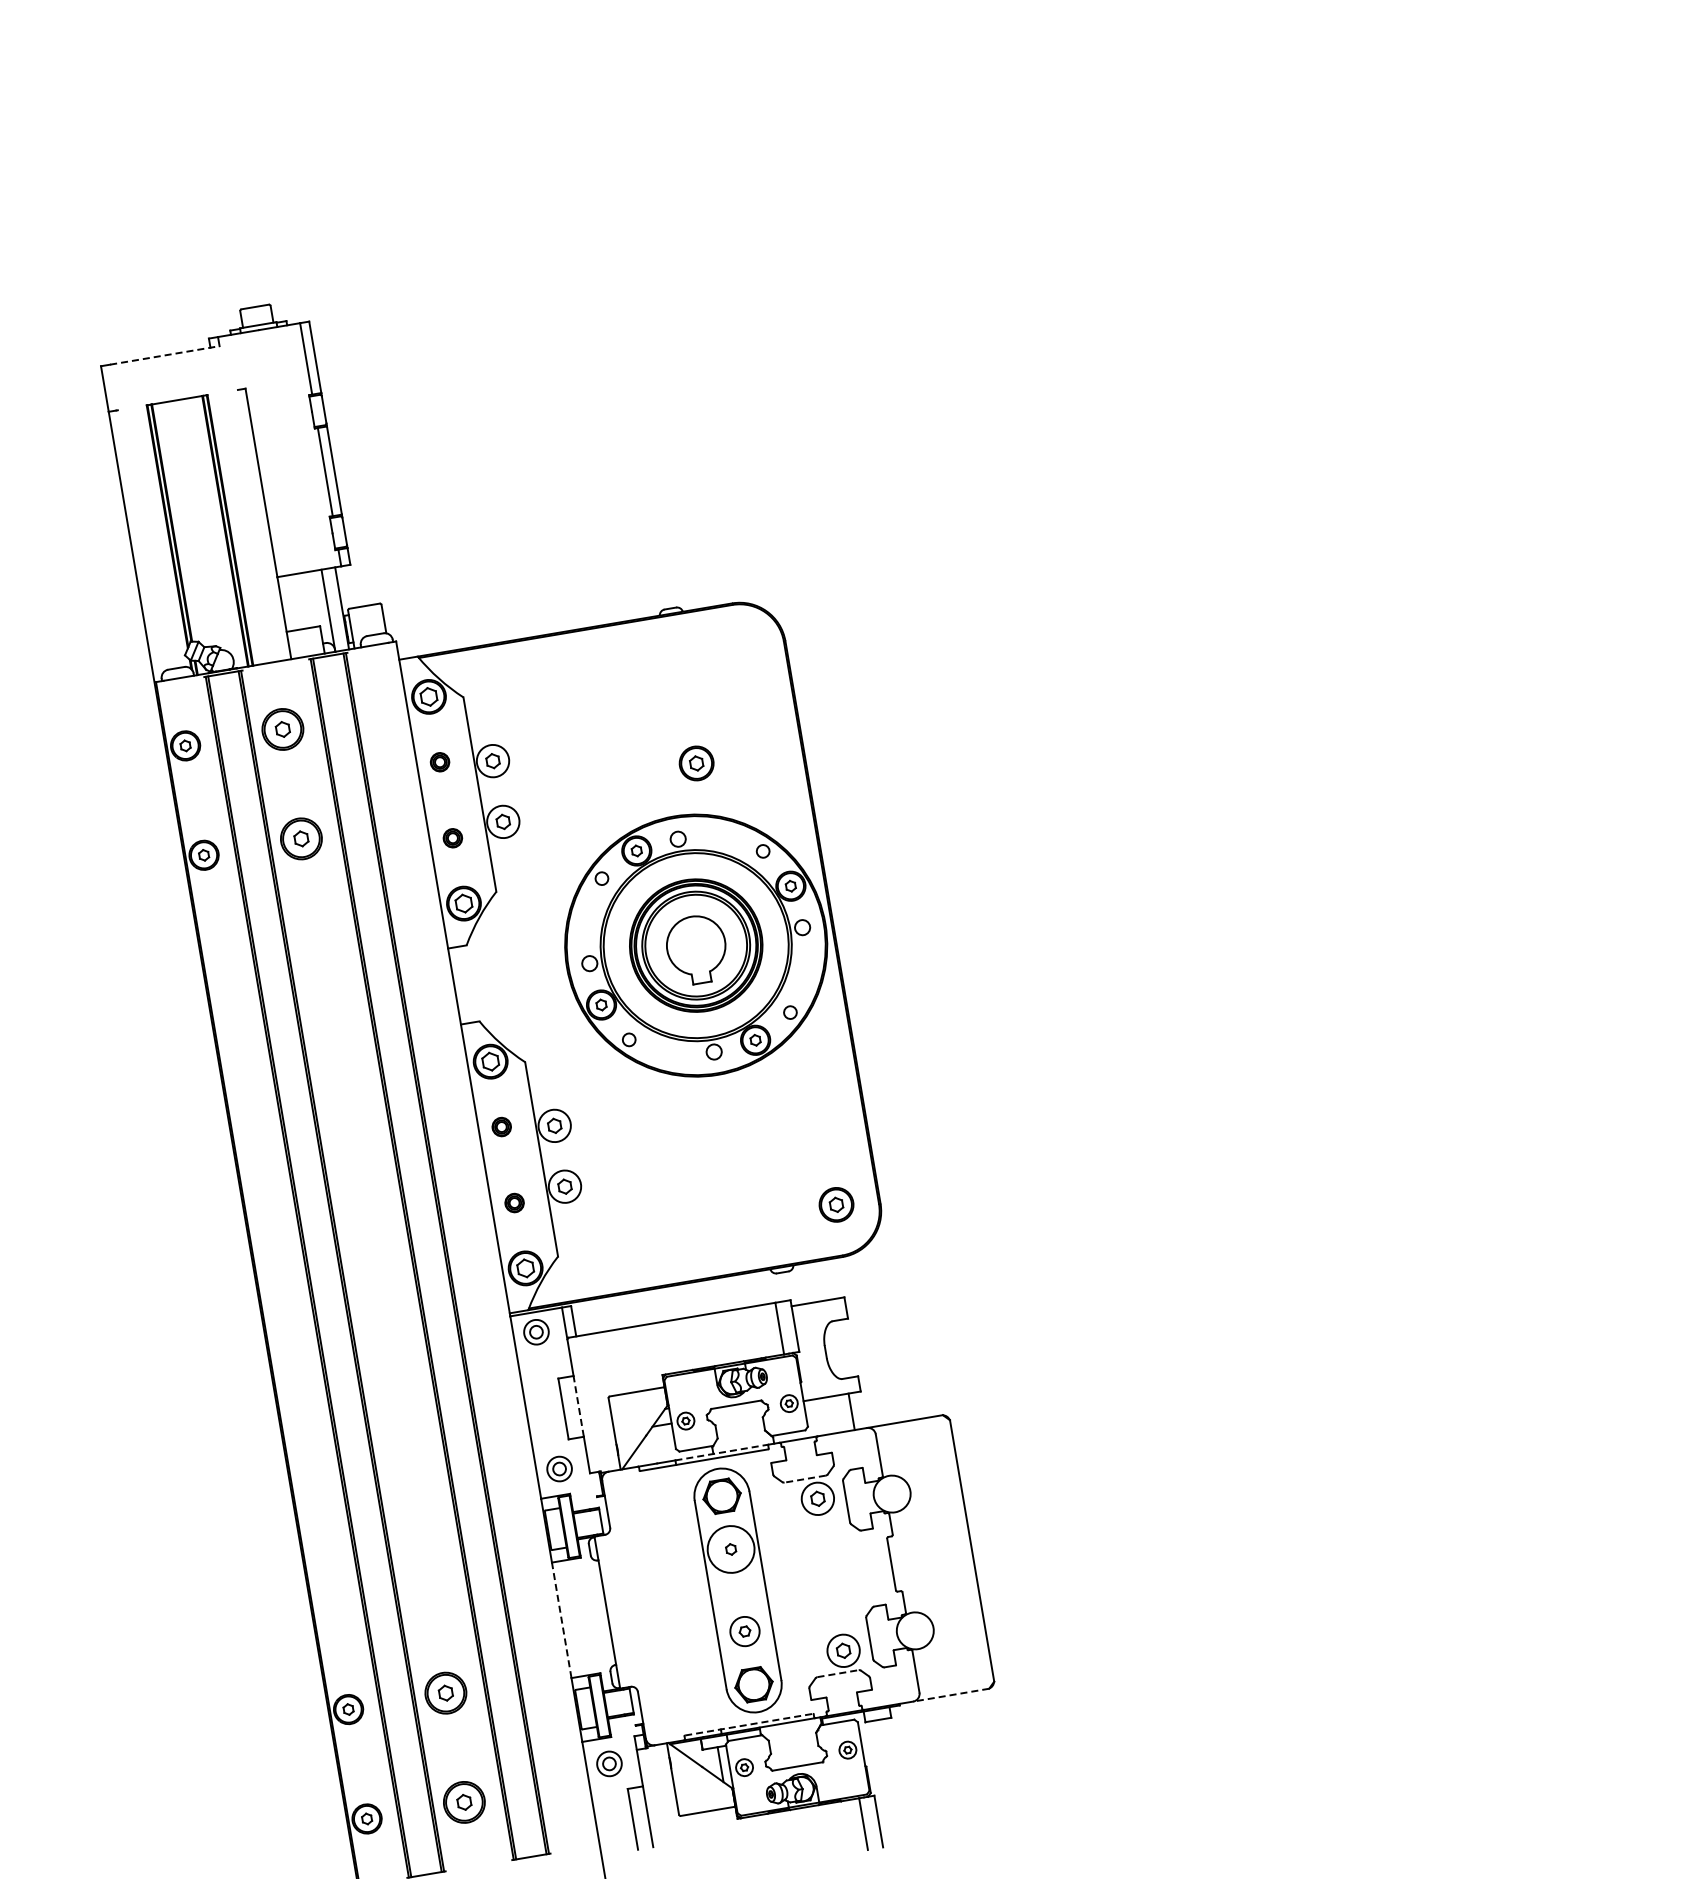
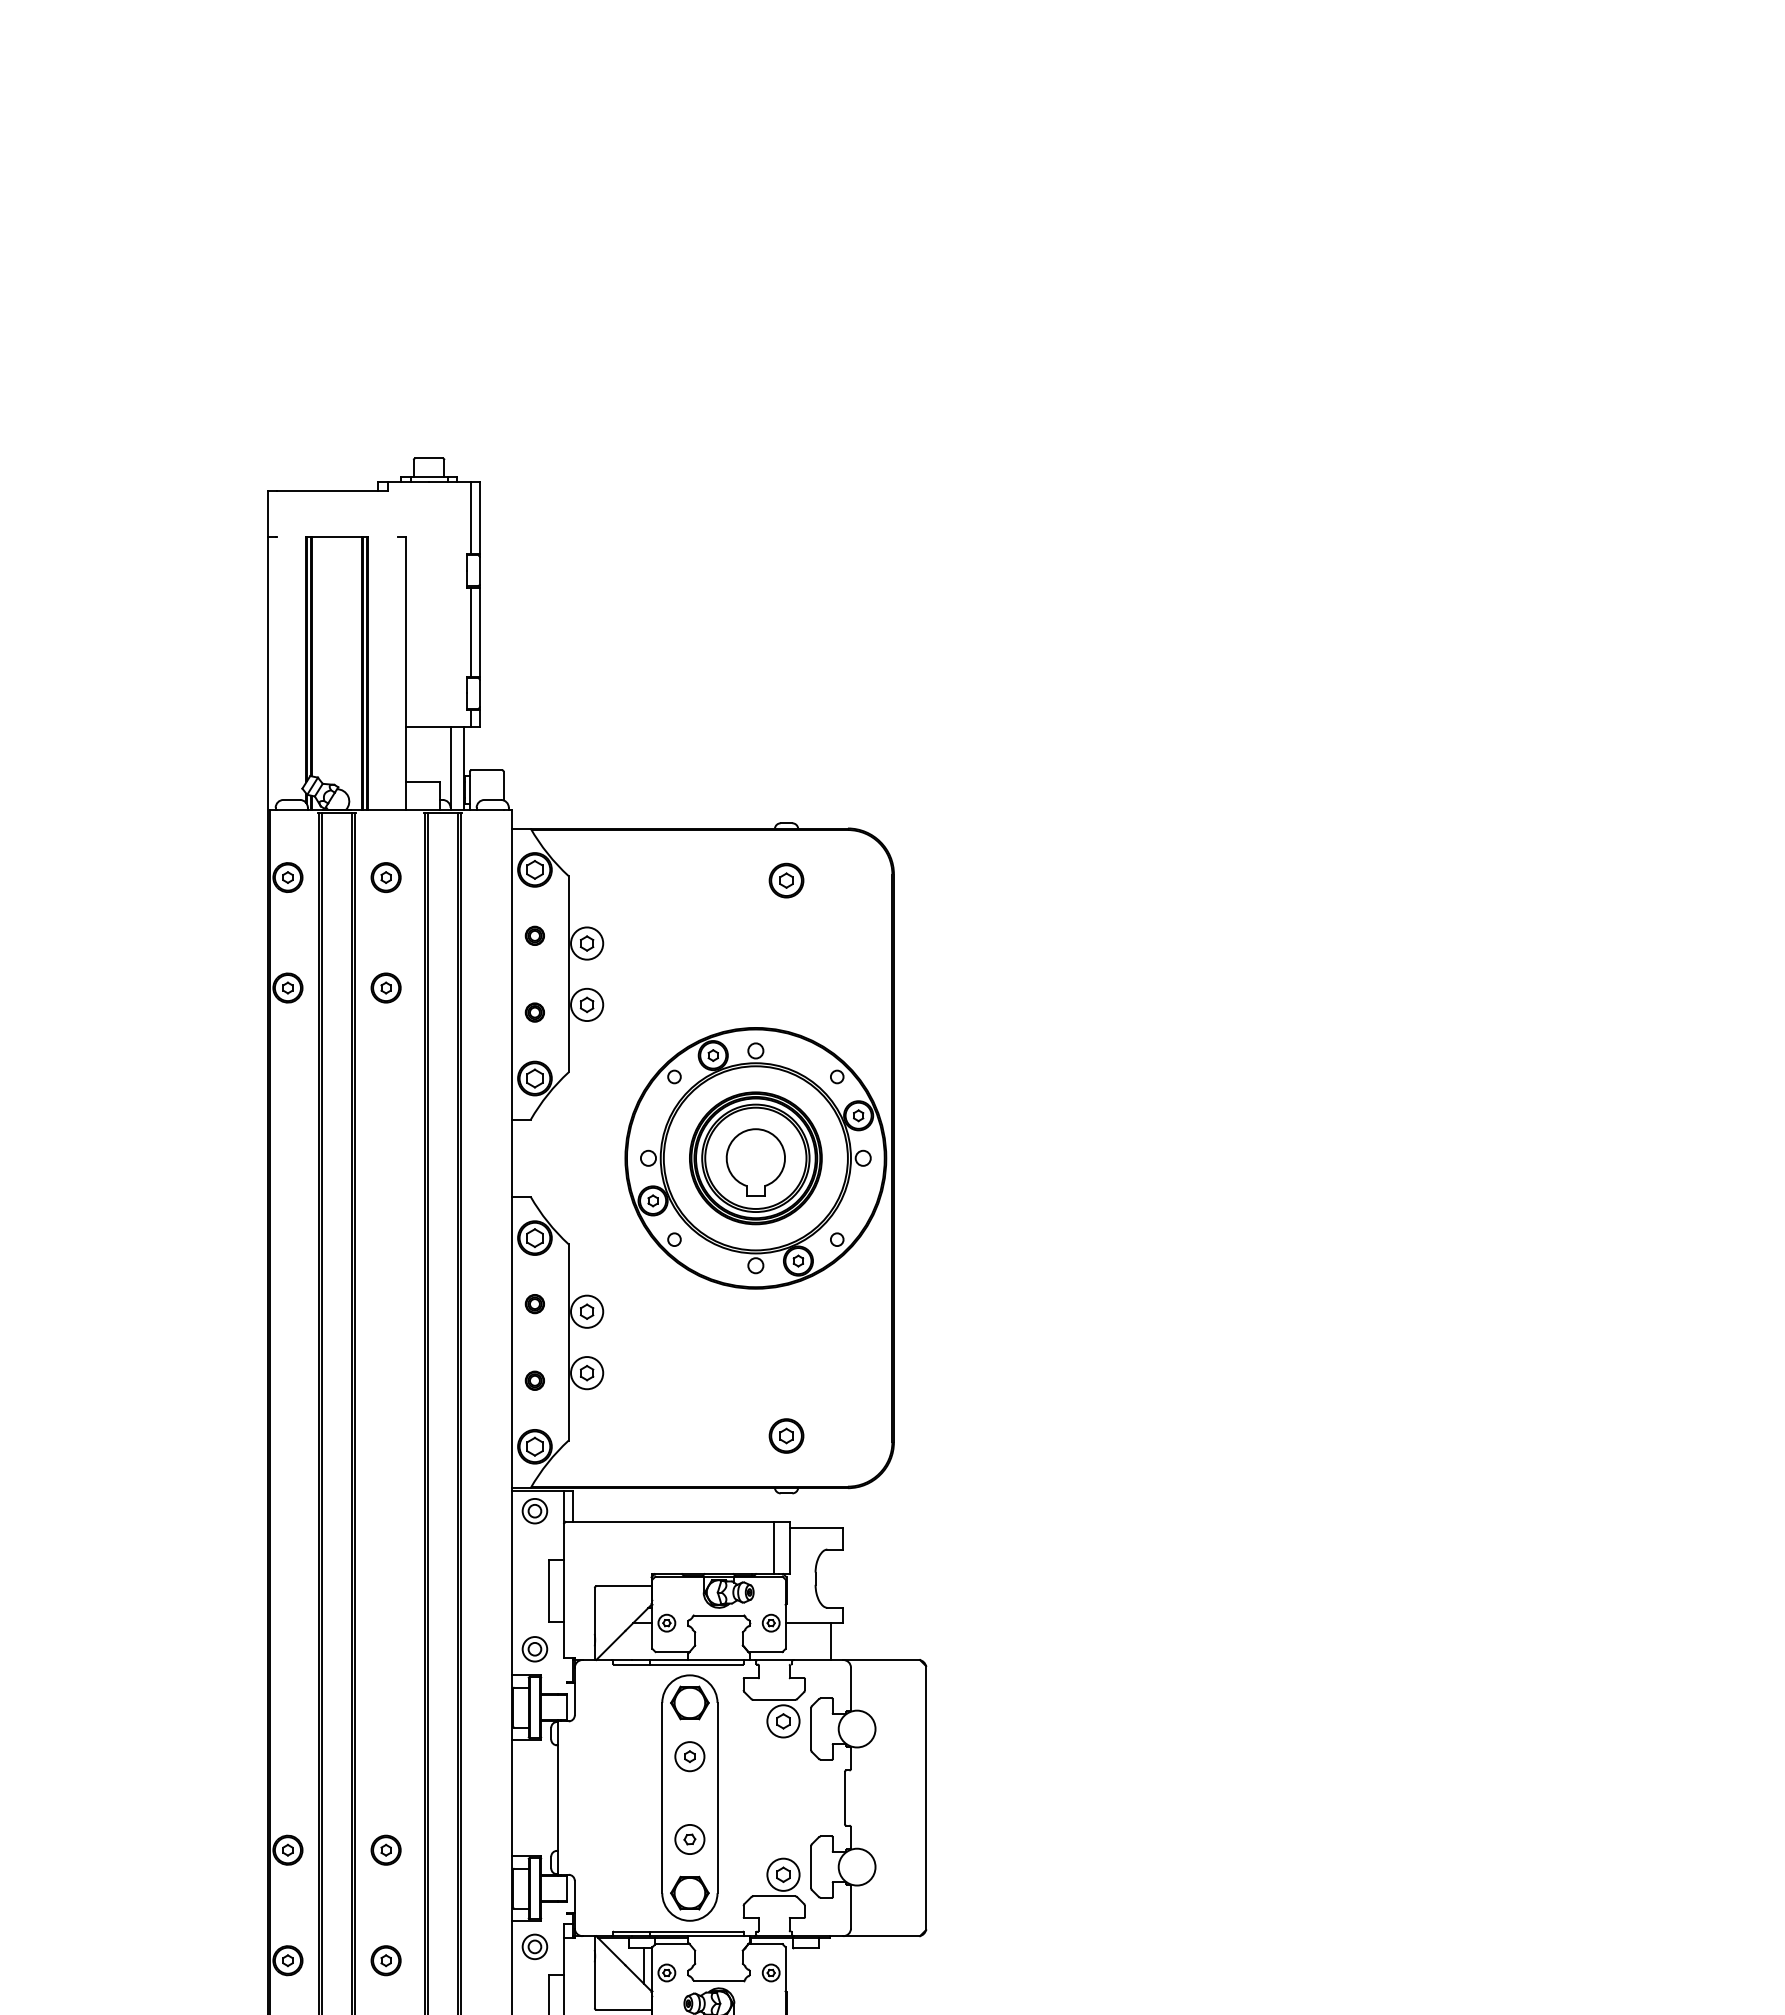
line: (164, 354) -> (332, 490), dashed -> solid
part: (282, 729) -> (385, 877), size x0.71
part: (696, 763) -> (786, 880), moved
part: (300, 838) -> (385, 987), size x0.71
part: (836, 1204) -> (786, 1435), moved
line: (579, 1405) -> (564, 1590), dashed -> solid
line: (722, 1452) -> (697, 1660), dashed -> solid
line: (805, 1478) -> (774, 1699), dashed -> solid
circle: (730, 1549) -> (689, 1756), size x0.62
line: (561, 1619) -> (511, 1797), dashed -> solid
line: (838, 1673) -> (774, 1896), dashed -> solid
part: (445, 1692) -> (385, 1849), size x0.71
line: (951, 1695) -> (881, 1936), dashed -> solid
line: (749, 1724) -> (678, 1931), dashed -> solid
part: (463, 1802) -> (385, 1960), size x0.71

